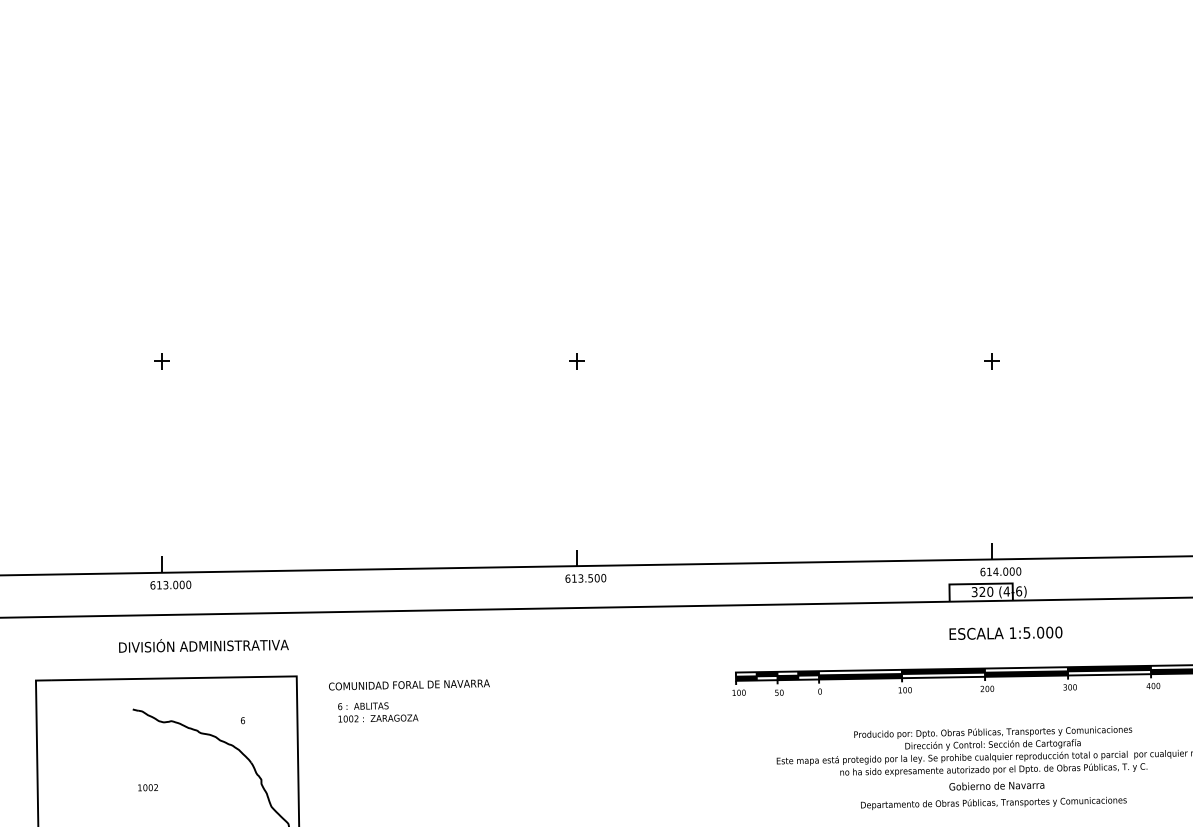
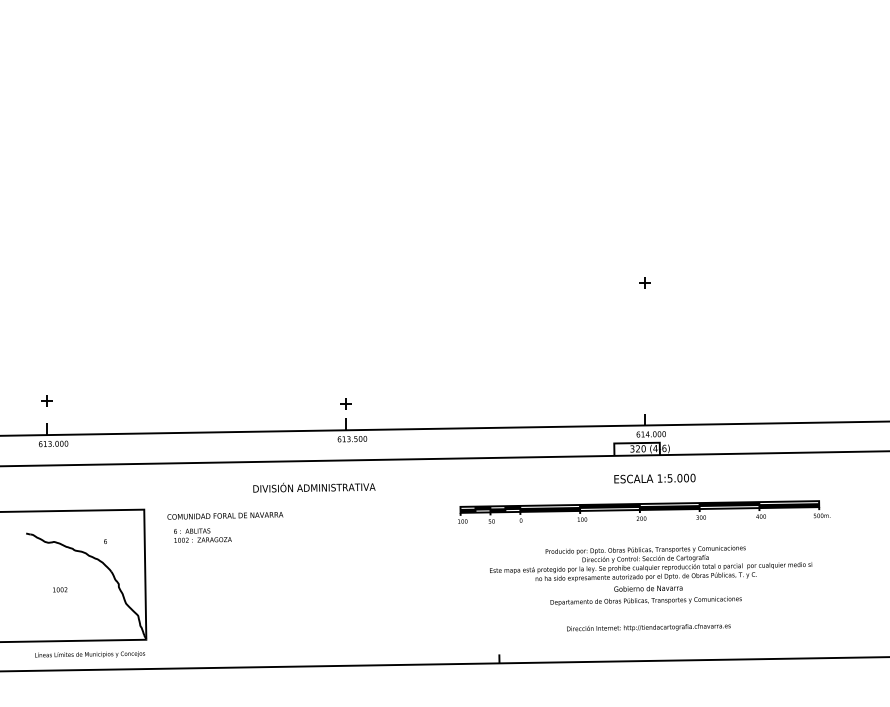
part: (161, 360) -> (46, 400), moved
part: (576, 360) -> (345, 403), moved
text: (204, 645) -> (314, 487), moved
text: (148, 787) -> (60, 589), moved

